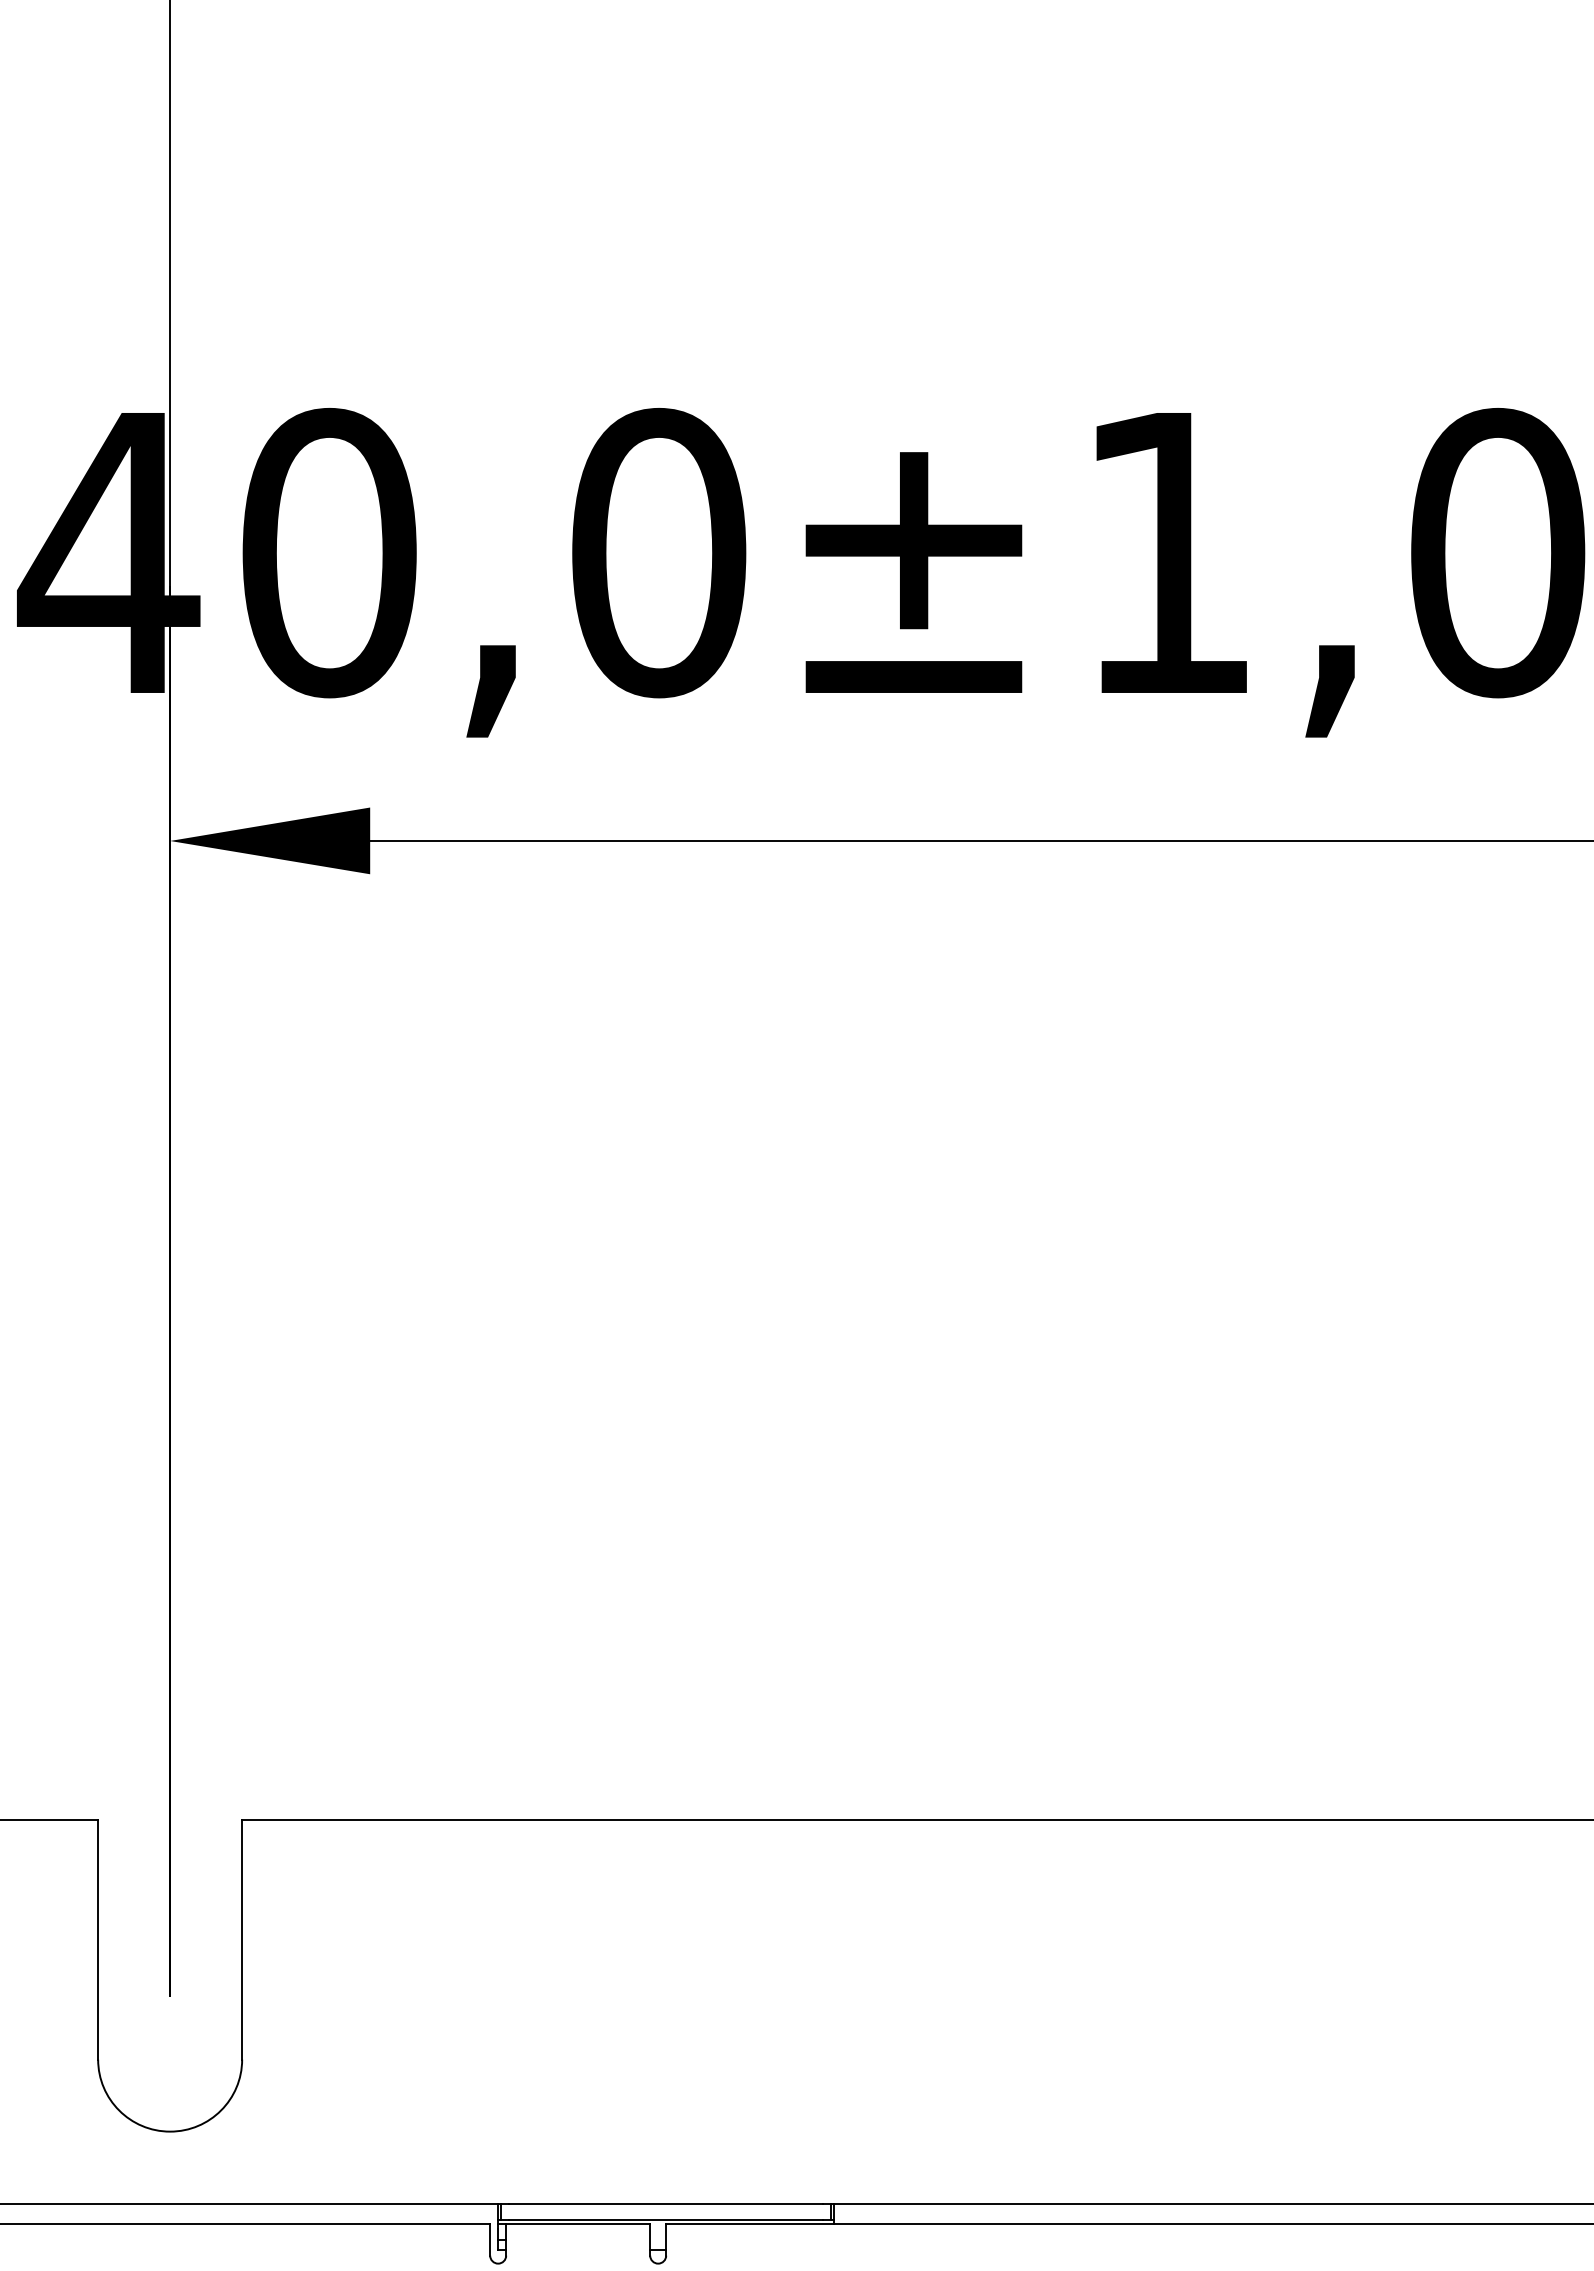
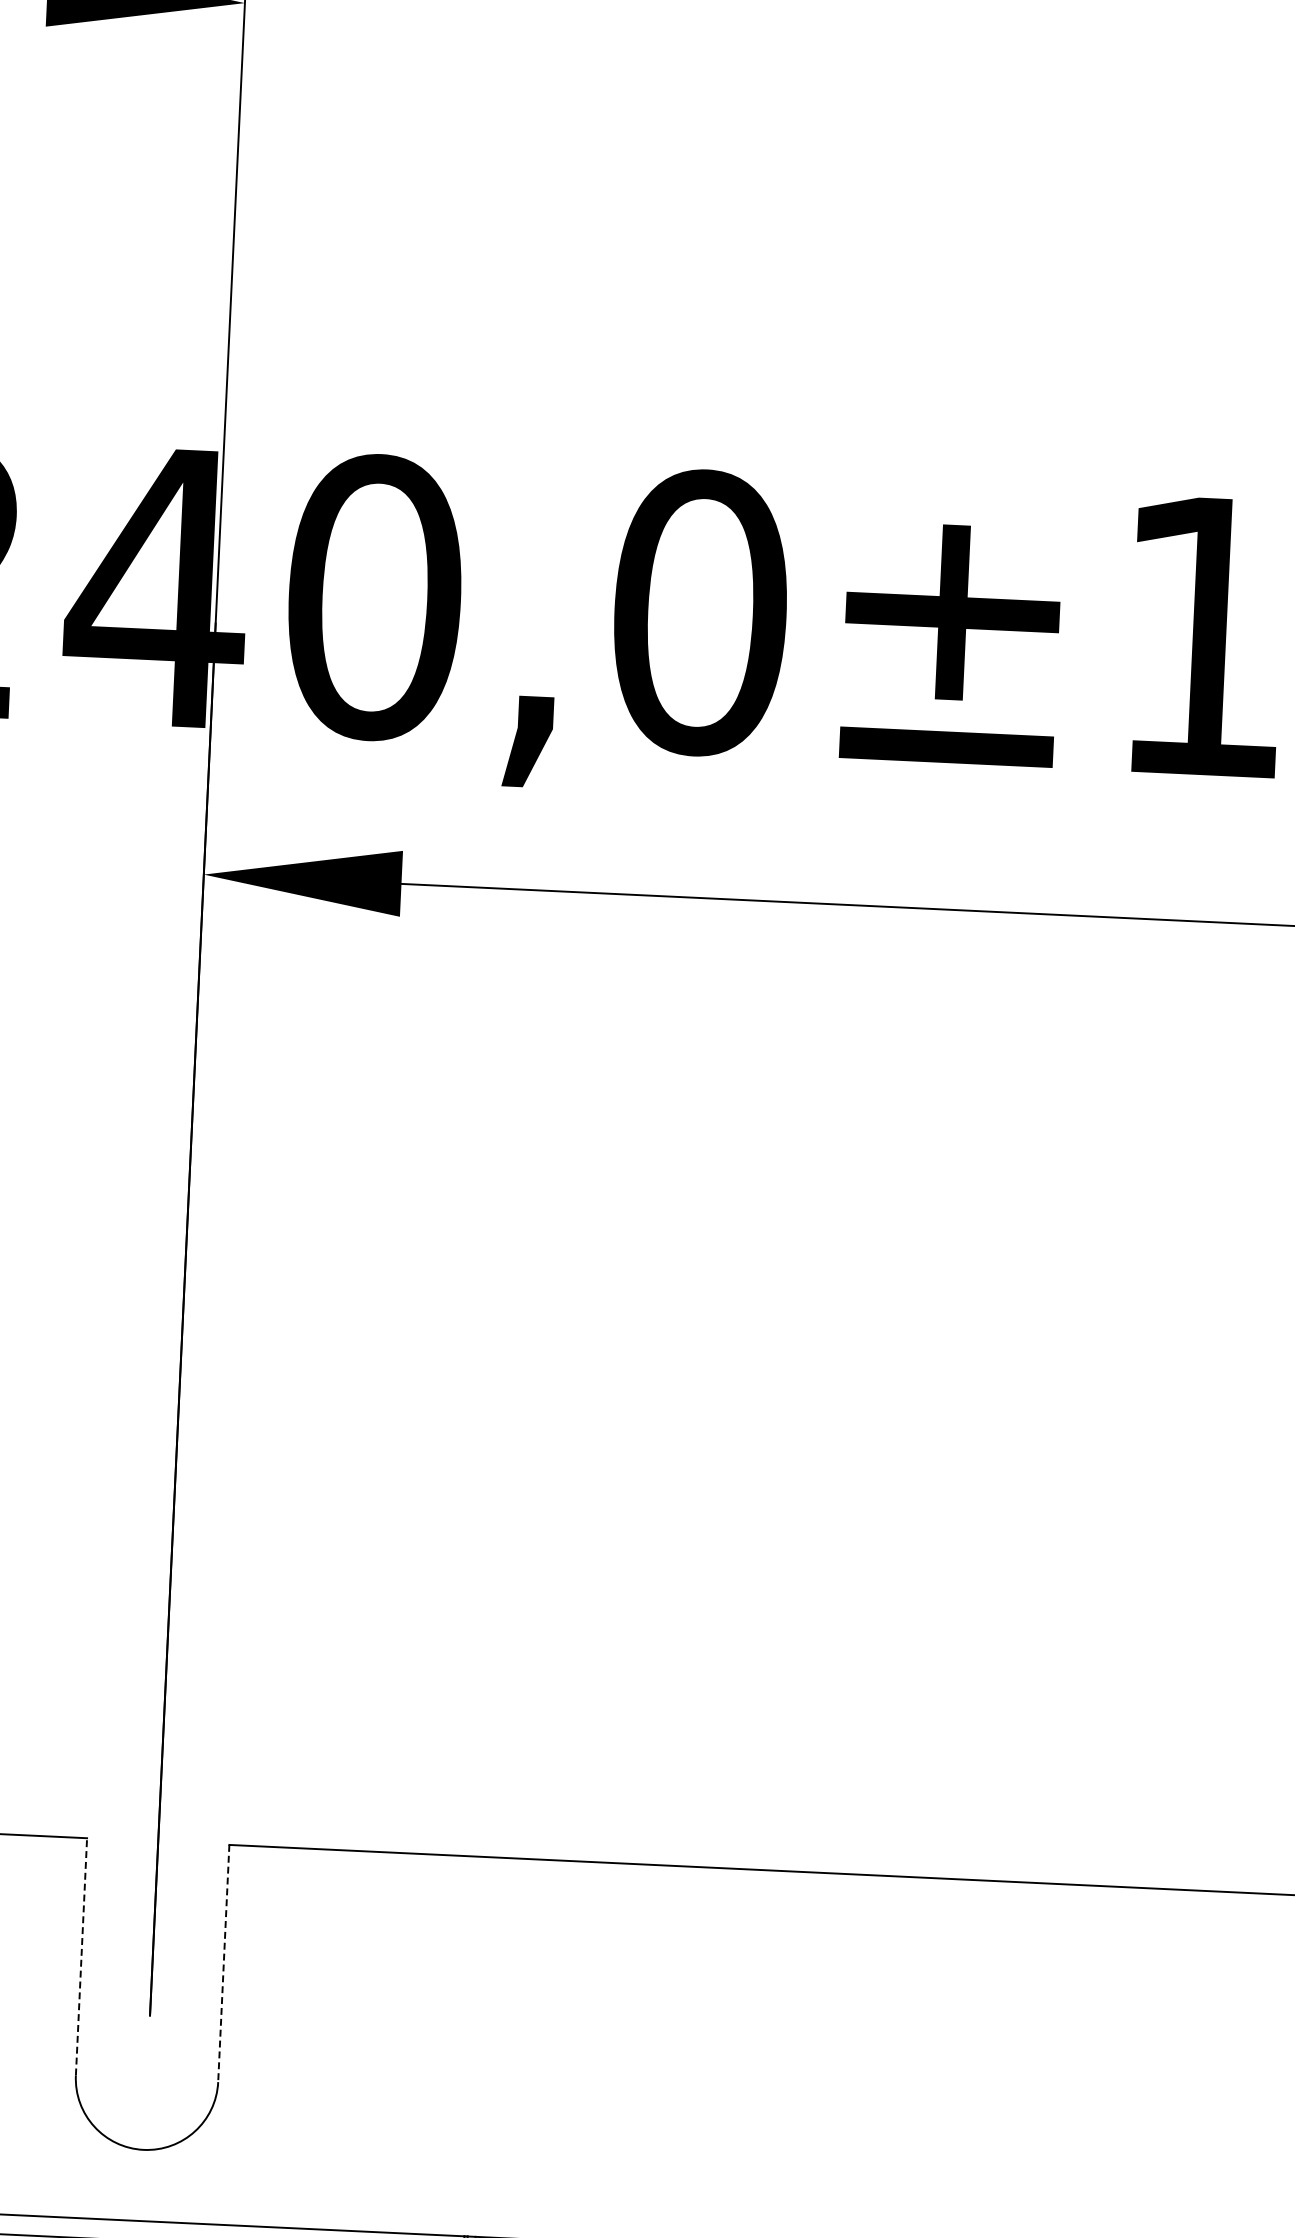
line: (98, 1939) -> (81, 1956), solid -> dashed
line: (242, 1940) -> (224, 1964), solid -> dashed

